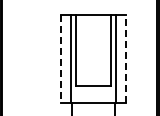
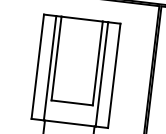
line: (126, 58) -> (114, 75), dashed -> solid
line: (60, 59) -> (37, 67), dashed -> solid

